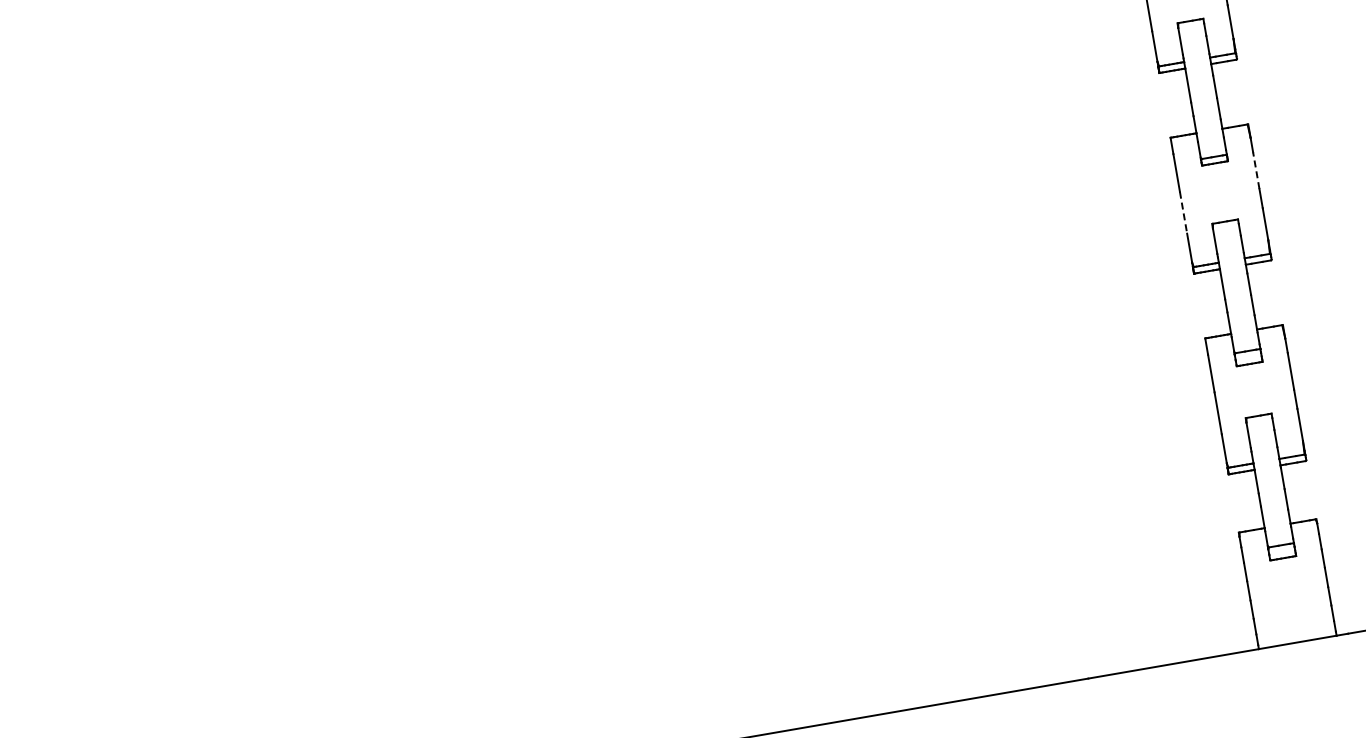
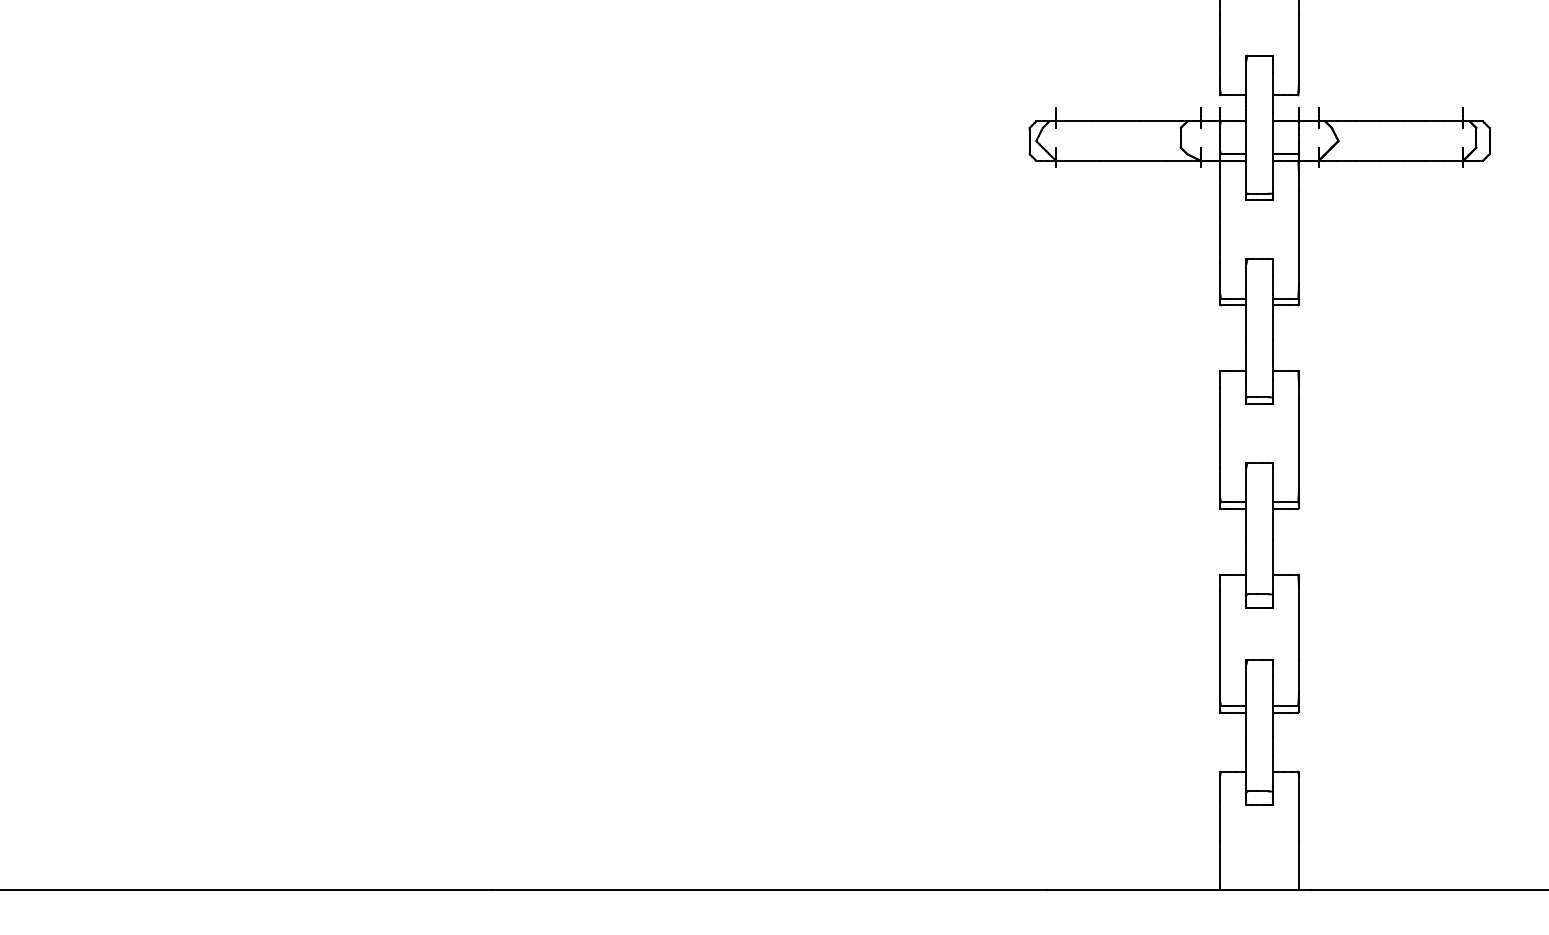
line: (1256, 171) -> (1299, 418), dashed -> solid
line: (1183, 213) -> (1220, 447), dashed -> solid

